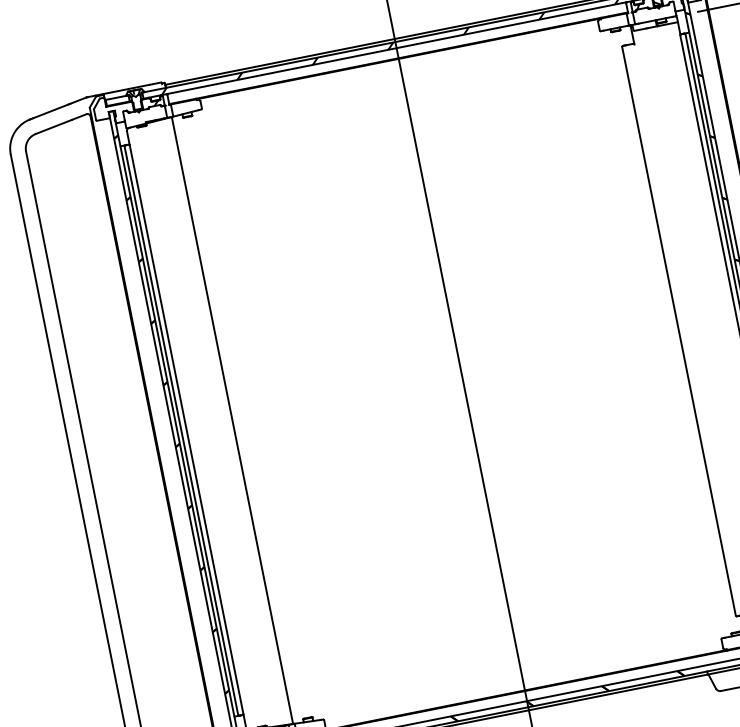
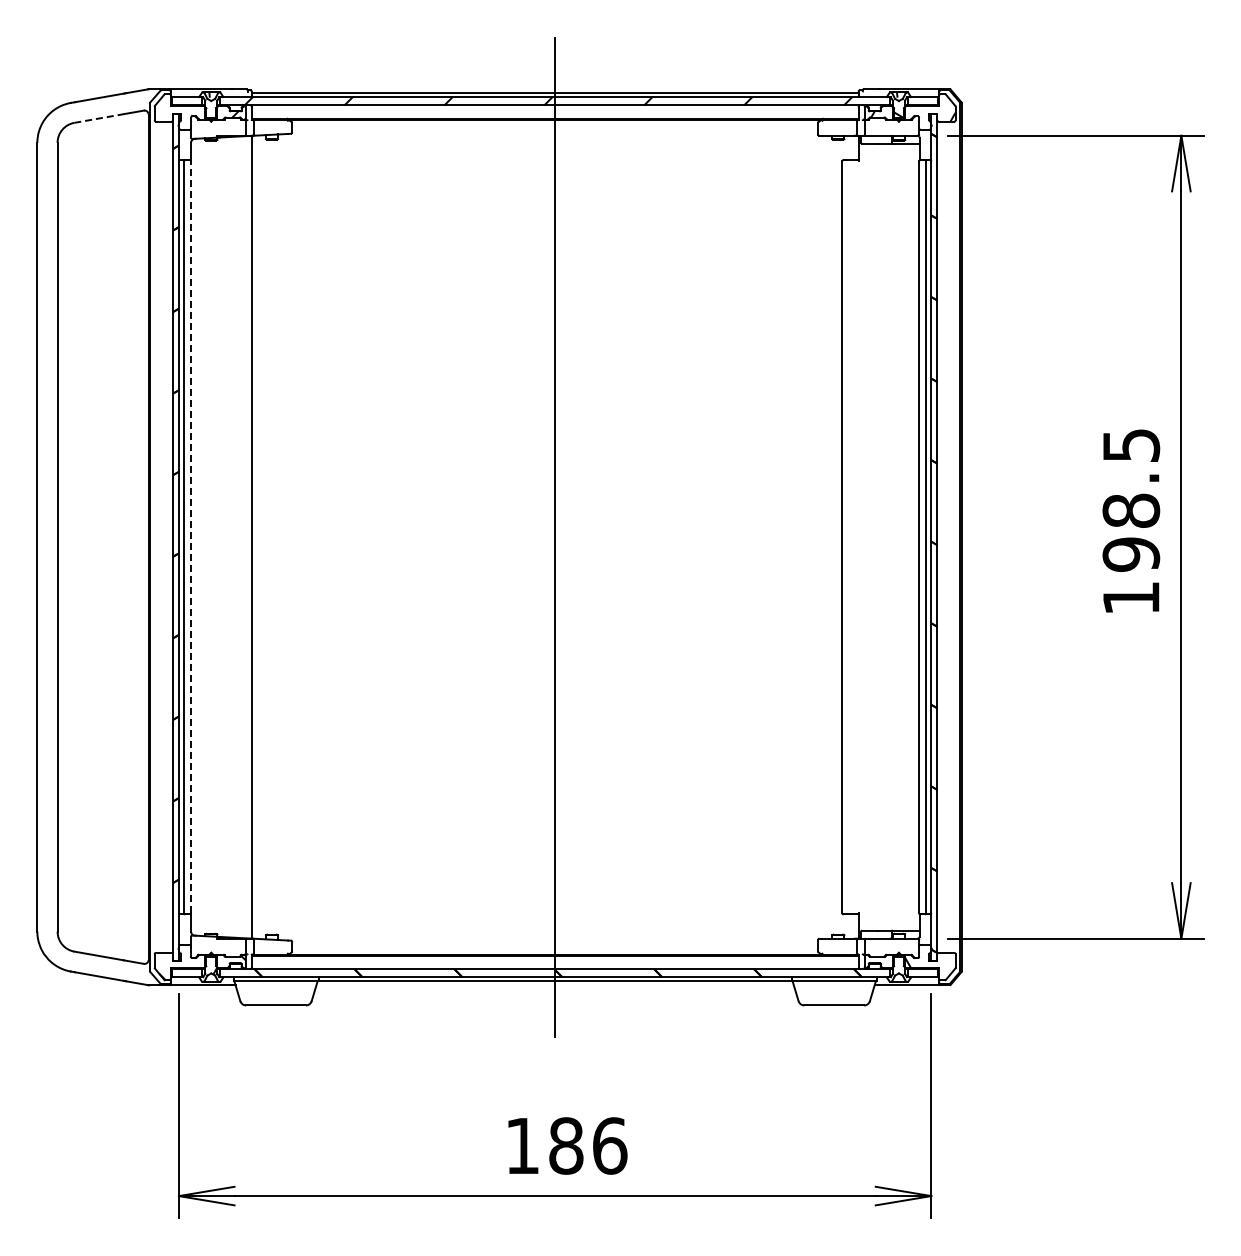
line: (54, 126) -> (99, 118), solid -> dashed
line: (186, 429) -> (191, 537), solid -> dashed

